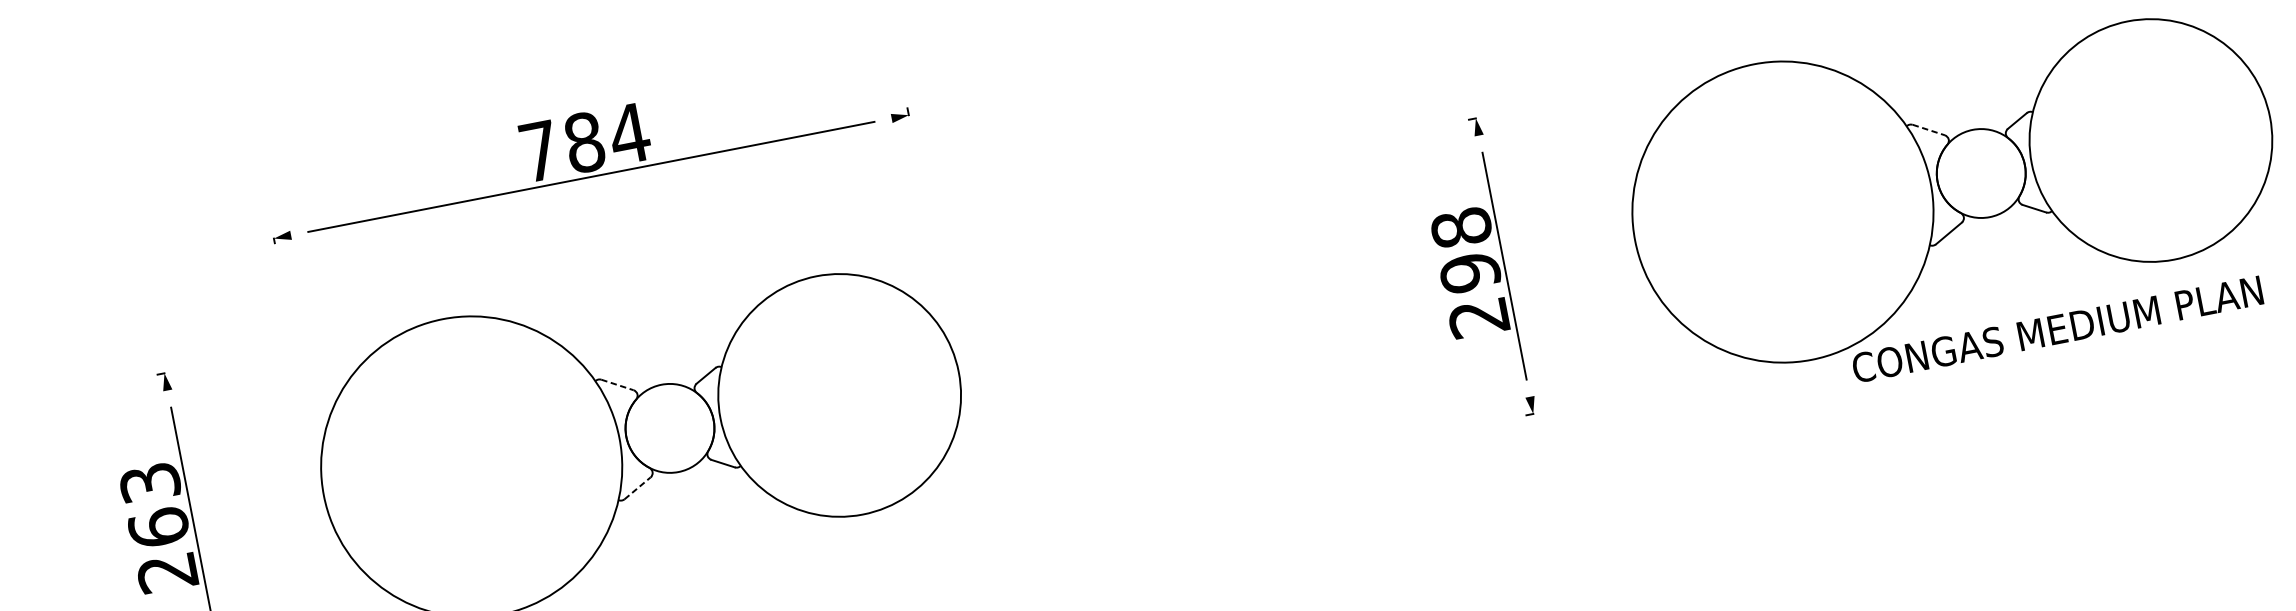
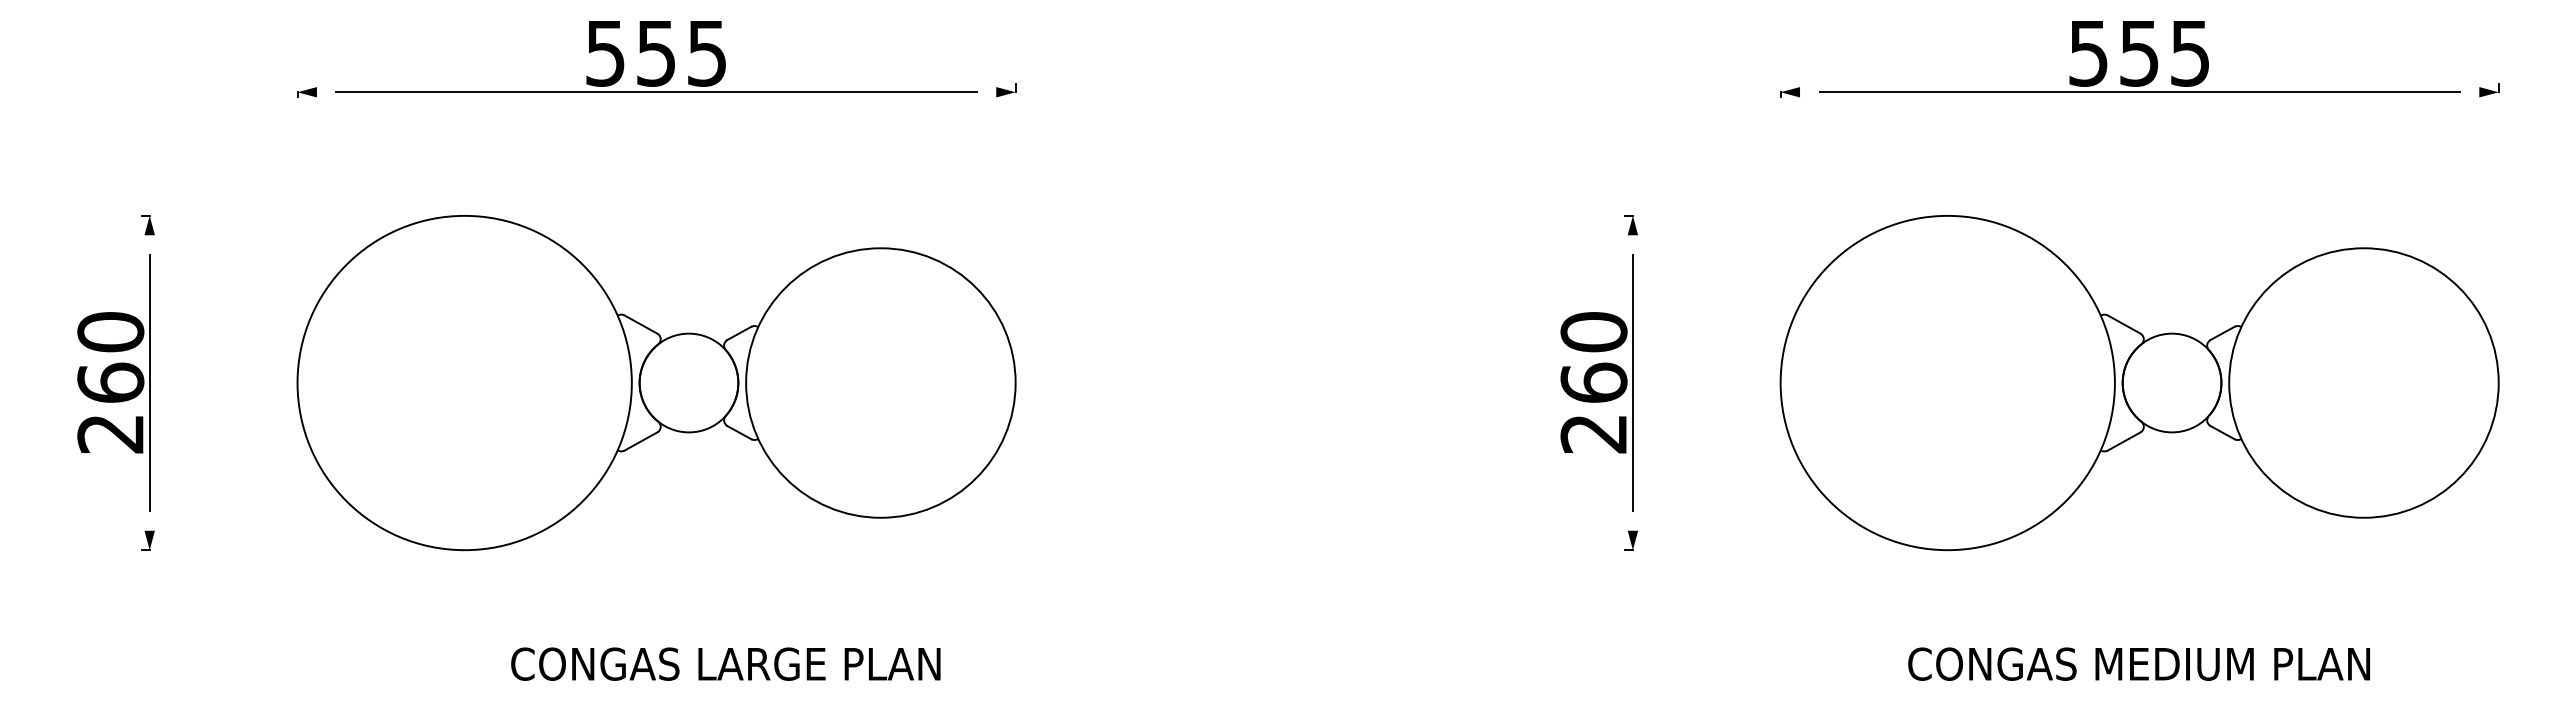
line: (1929, 129) -> (2124, 324), dashed -> solid
text: (585, 141) -> (657, 52), 784 -> 555
text: (1465, 250) -> (1593, 357), 298 -> 260
text: (2056, 329) -> (2138, 663), moved
line: (617, 385) -> (640, 324), dashed -> solid
text: (149, 483) -> (110, 332), 263 -> 260
line: (637, 488) -> (640, 441), dashed -> solid

